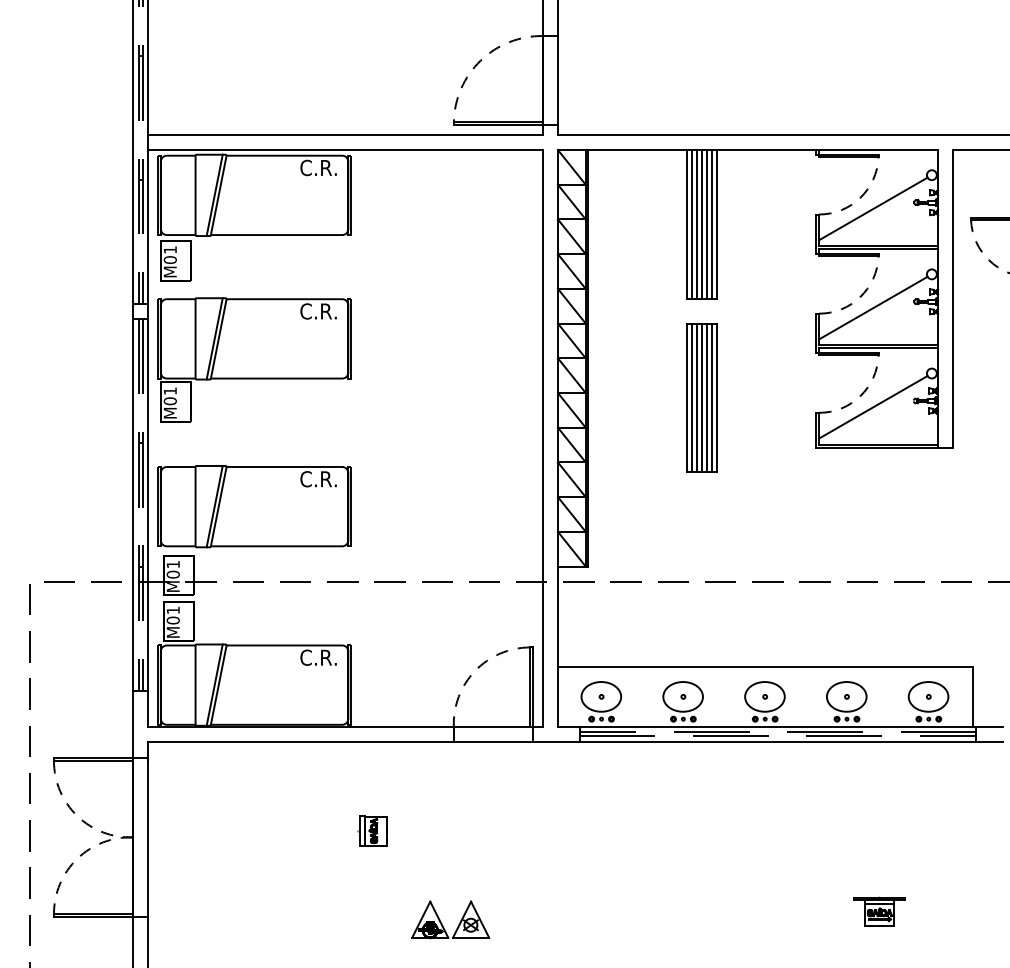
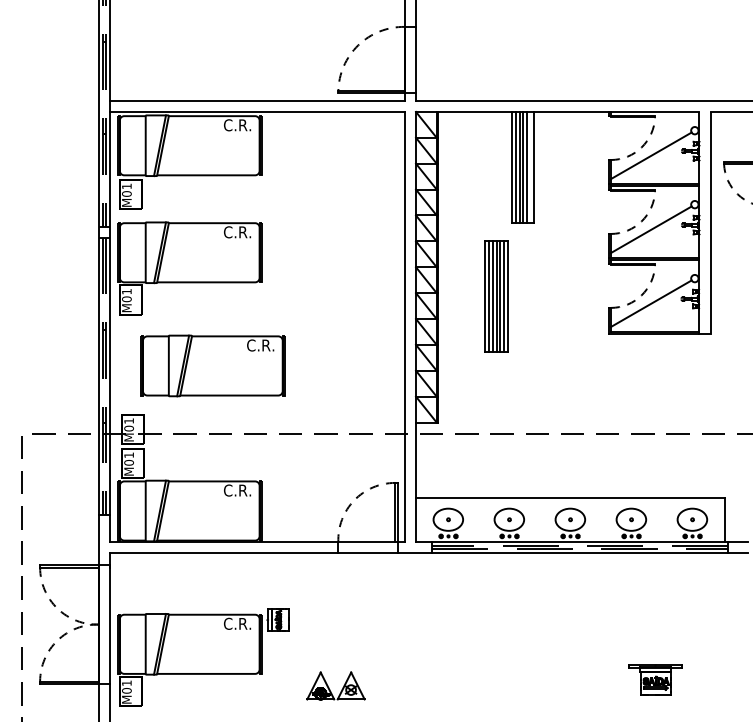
line: (711, 224) -> (530, 167), removed
part: (701, 397) -> (496, 296), moved
part: (254, 506) -> (212, 365), moved
part: (254, 884) -> (189, 659), added
part: (879, 911) -> (655, 679), size x1.4

